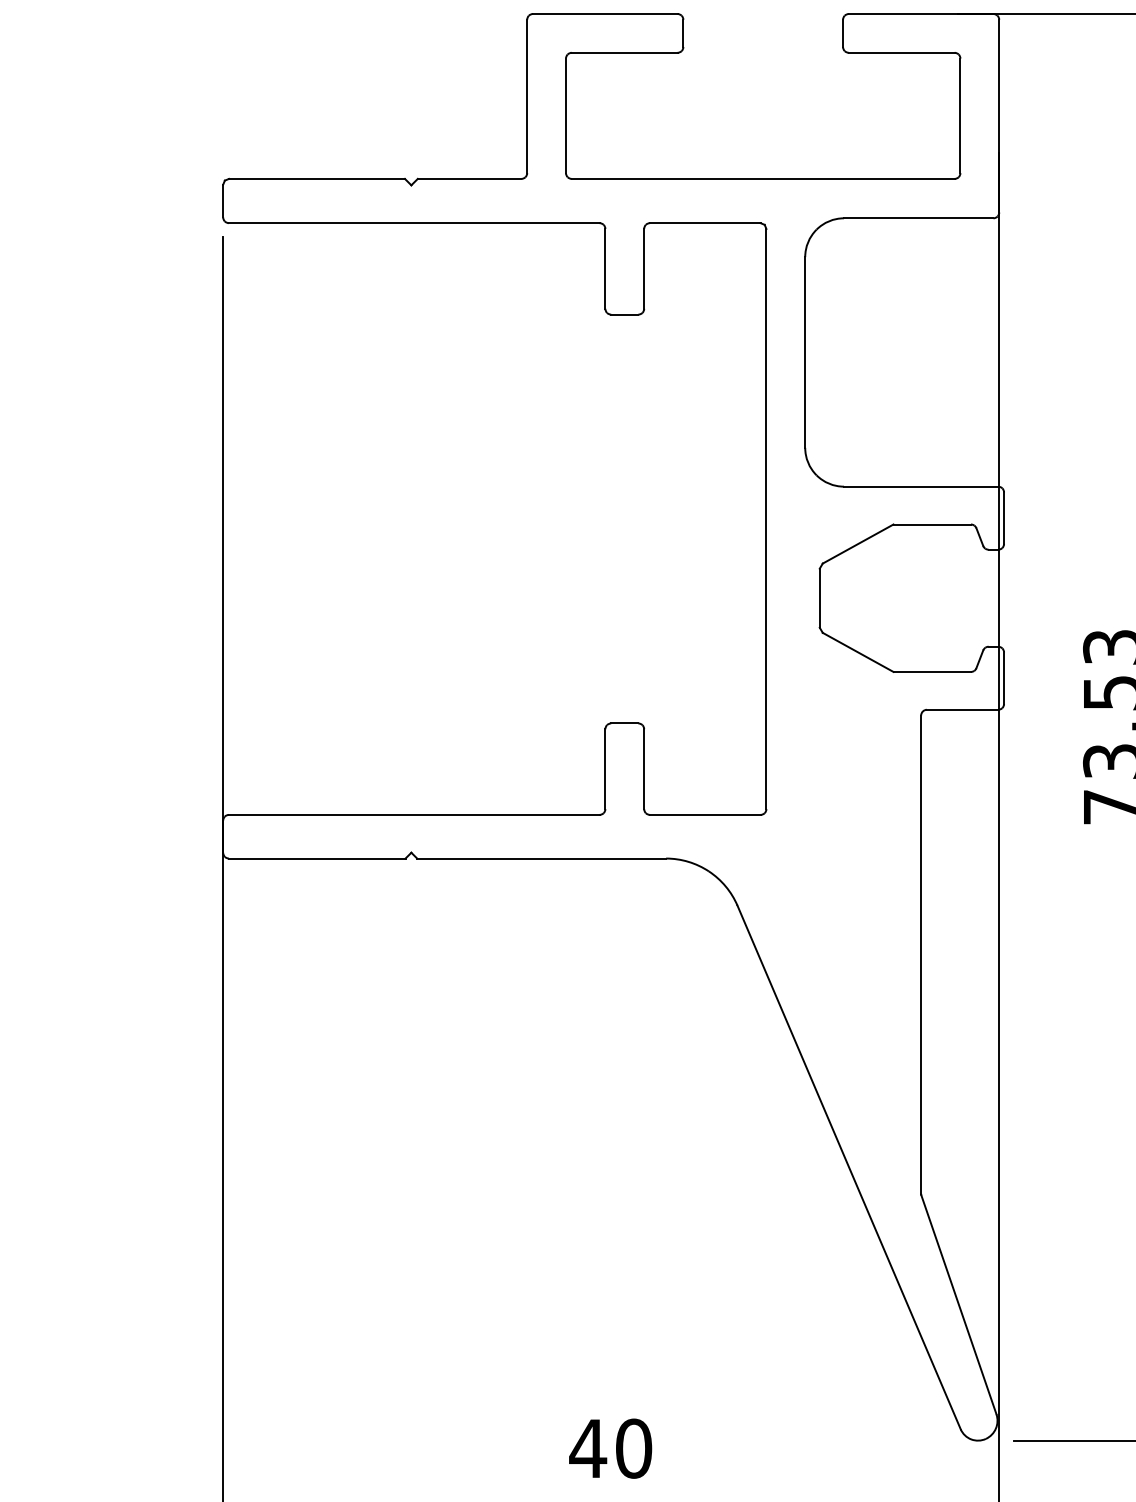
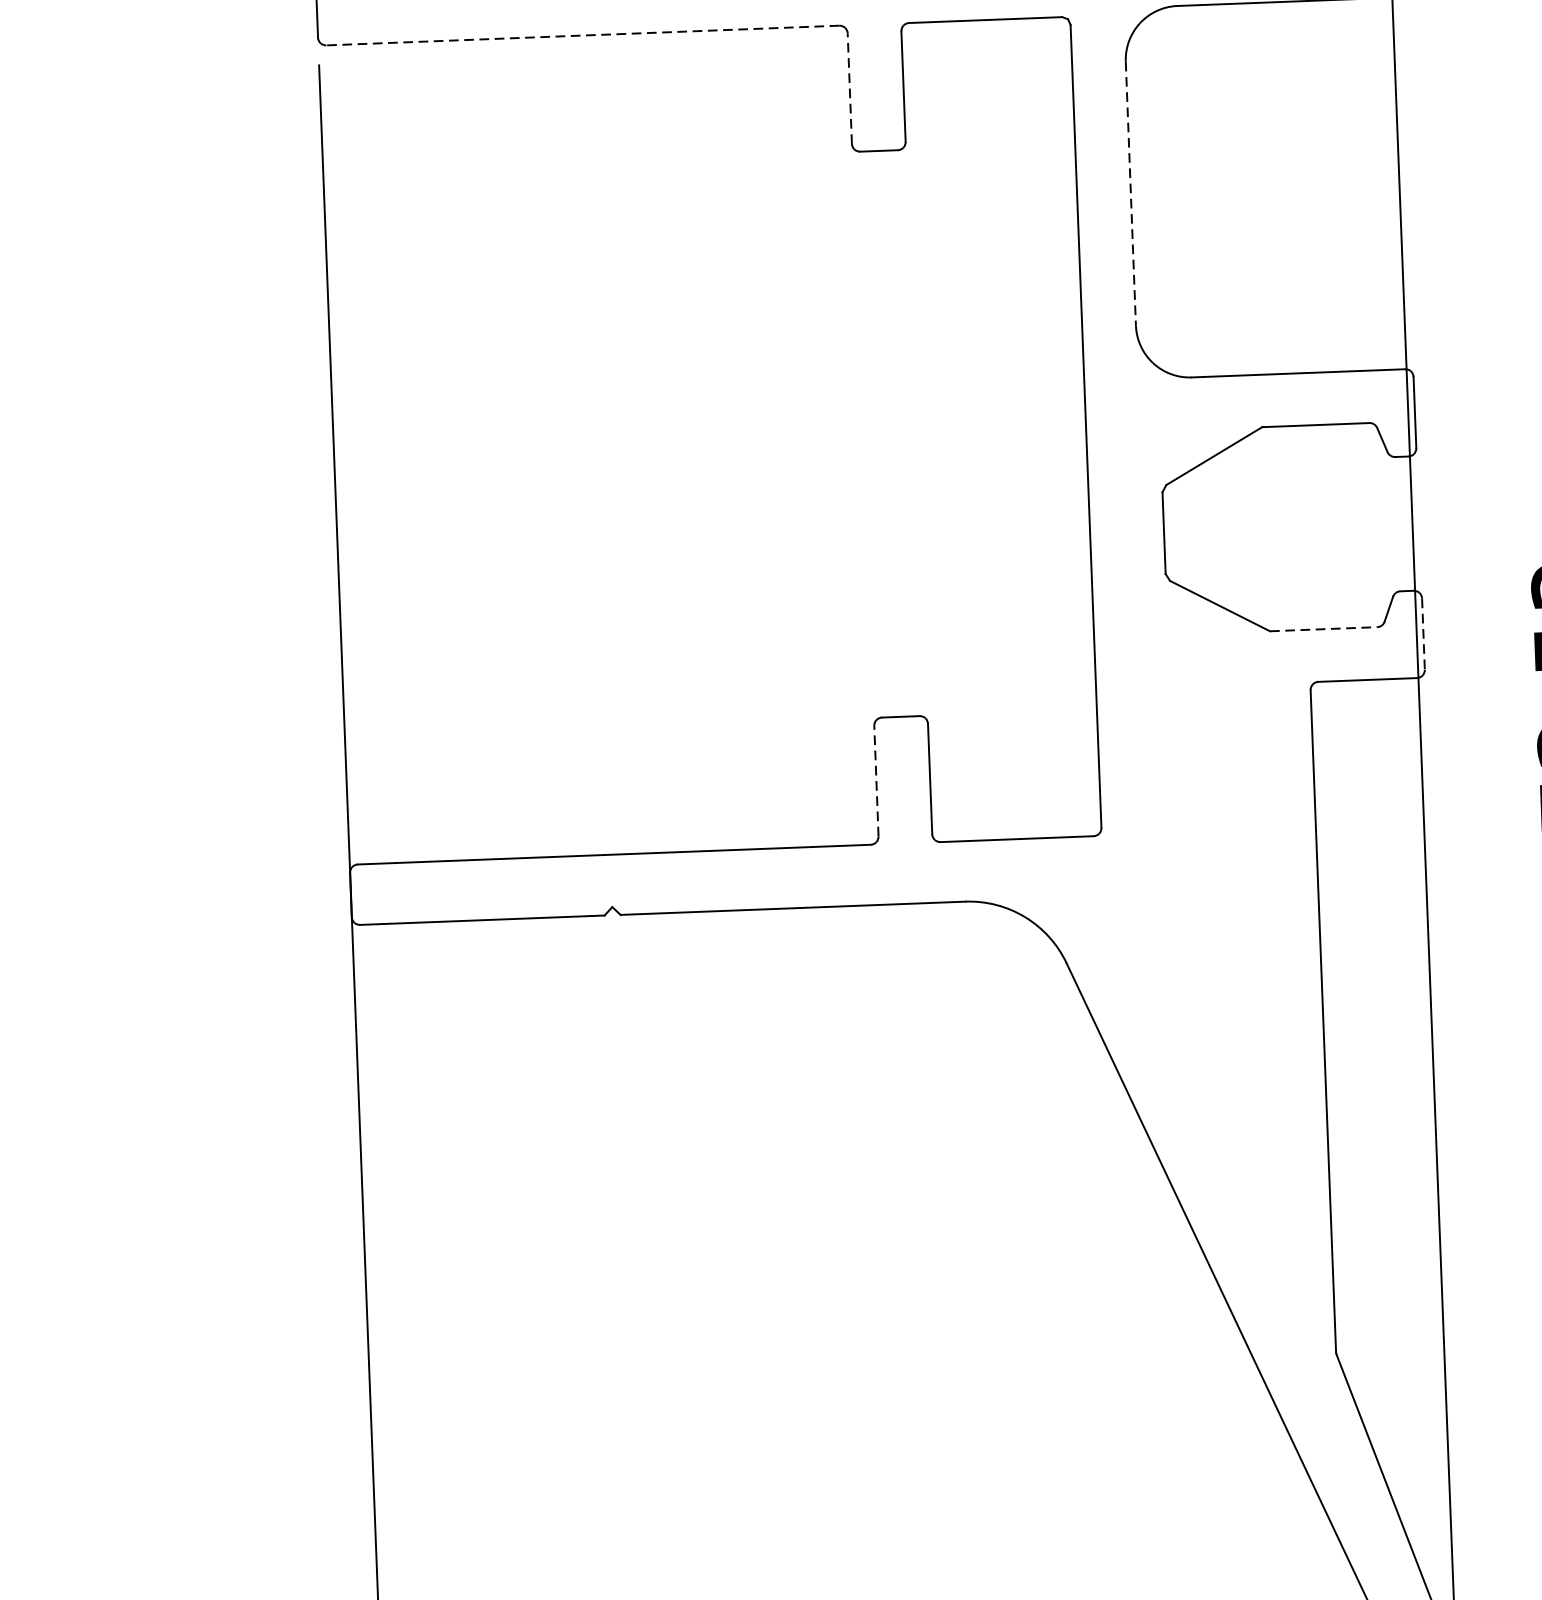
line: (413, 223) -> (581, 36), solid -> dashed
line: (605, 268) -> (849, 88), solid -> dashed
line: (805, 352) -> (1131, 193), solid -> dashed
line: (932, 671) -> (1324, 628), solid -> dashed
line: (1004, 678) -> (1424, 634), solid -> dashed
line: (605, 769) -> (876, 781), solid -> dashed

